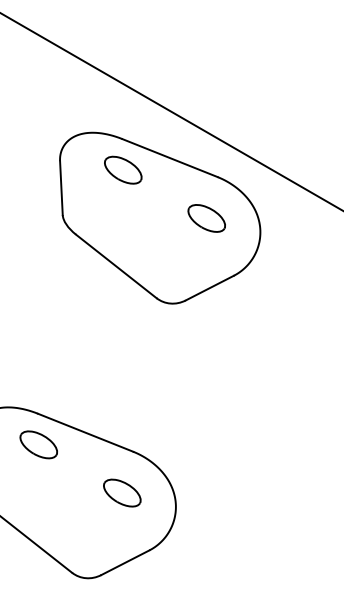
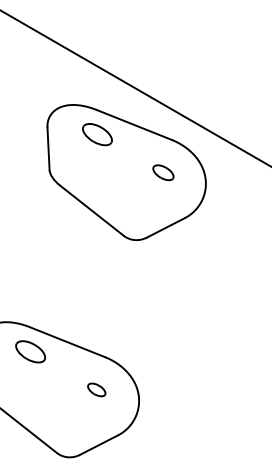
part: (206, 218) -> (163, 172), size x0.7
part: (122, 492) -> (96, 389), size x0.6

